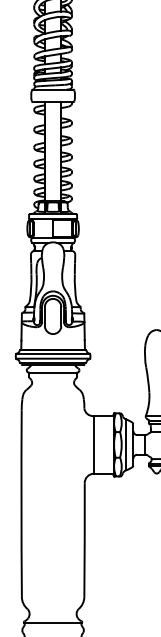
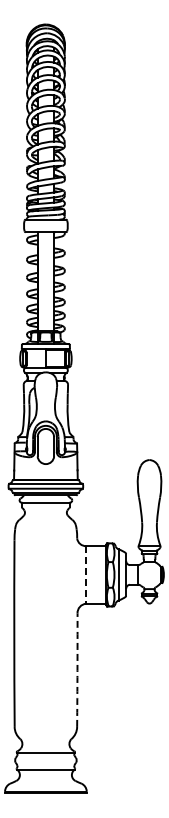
line: (93, 444) -> (86, 574), solid -> dashed
arc: (84, 540) -> (77, 670), solid -> dashed

